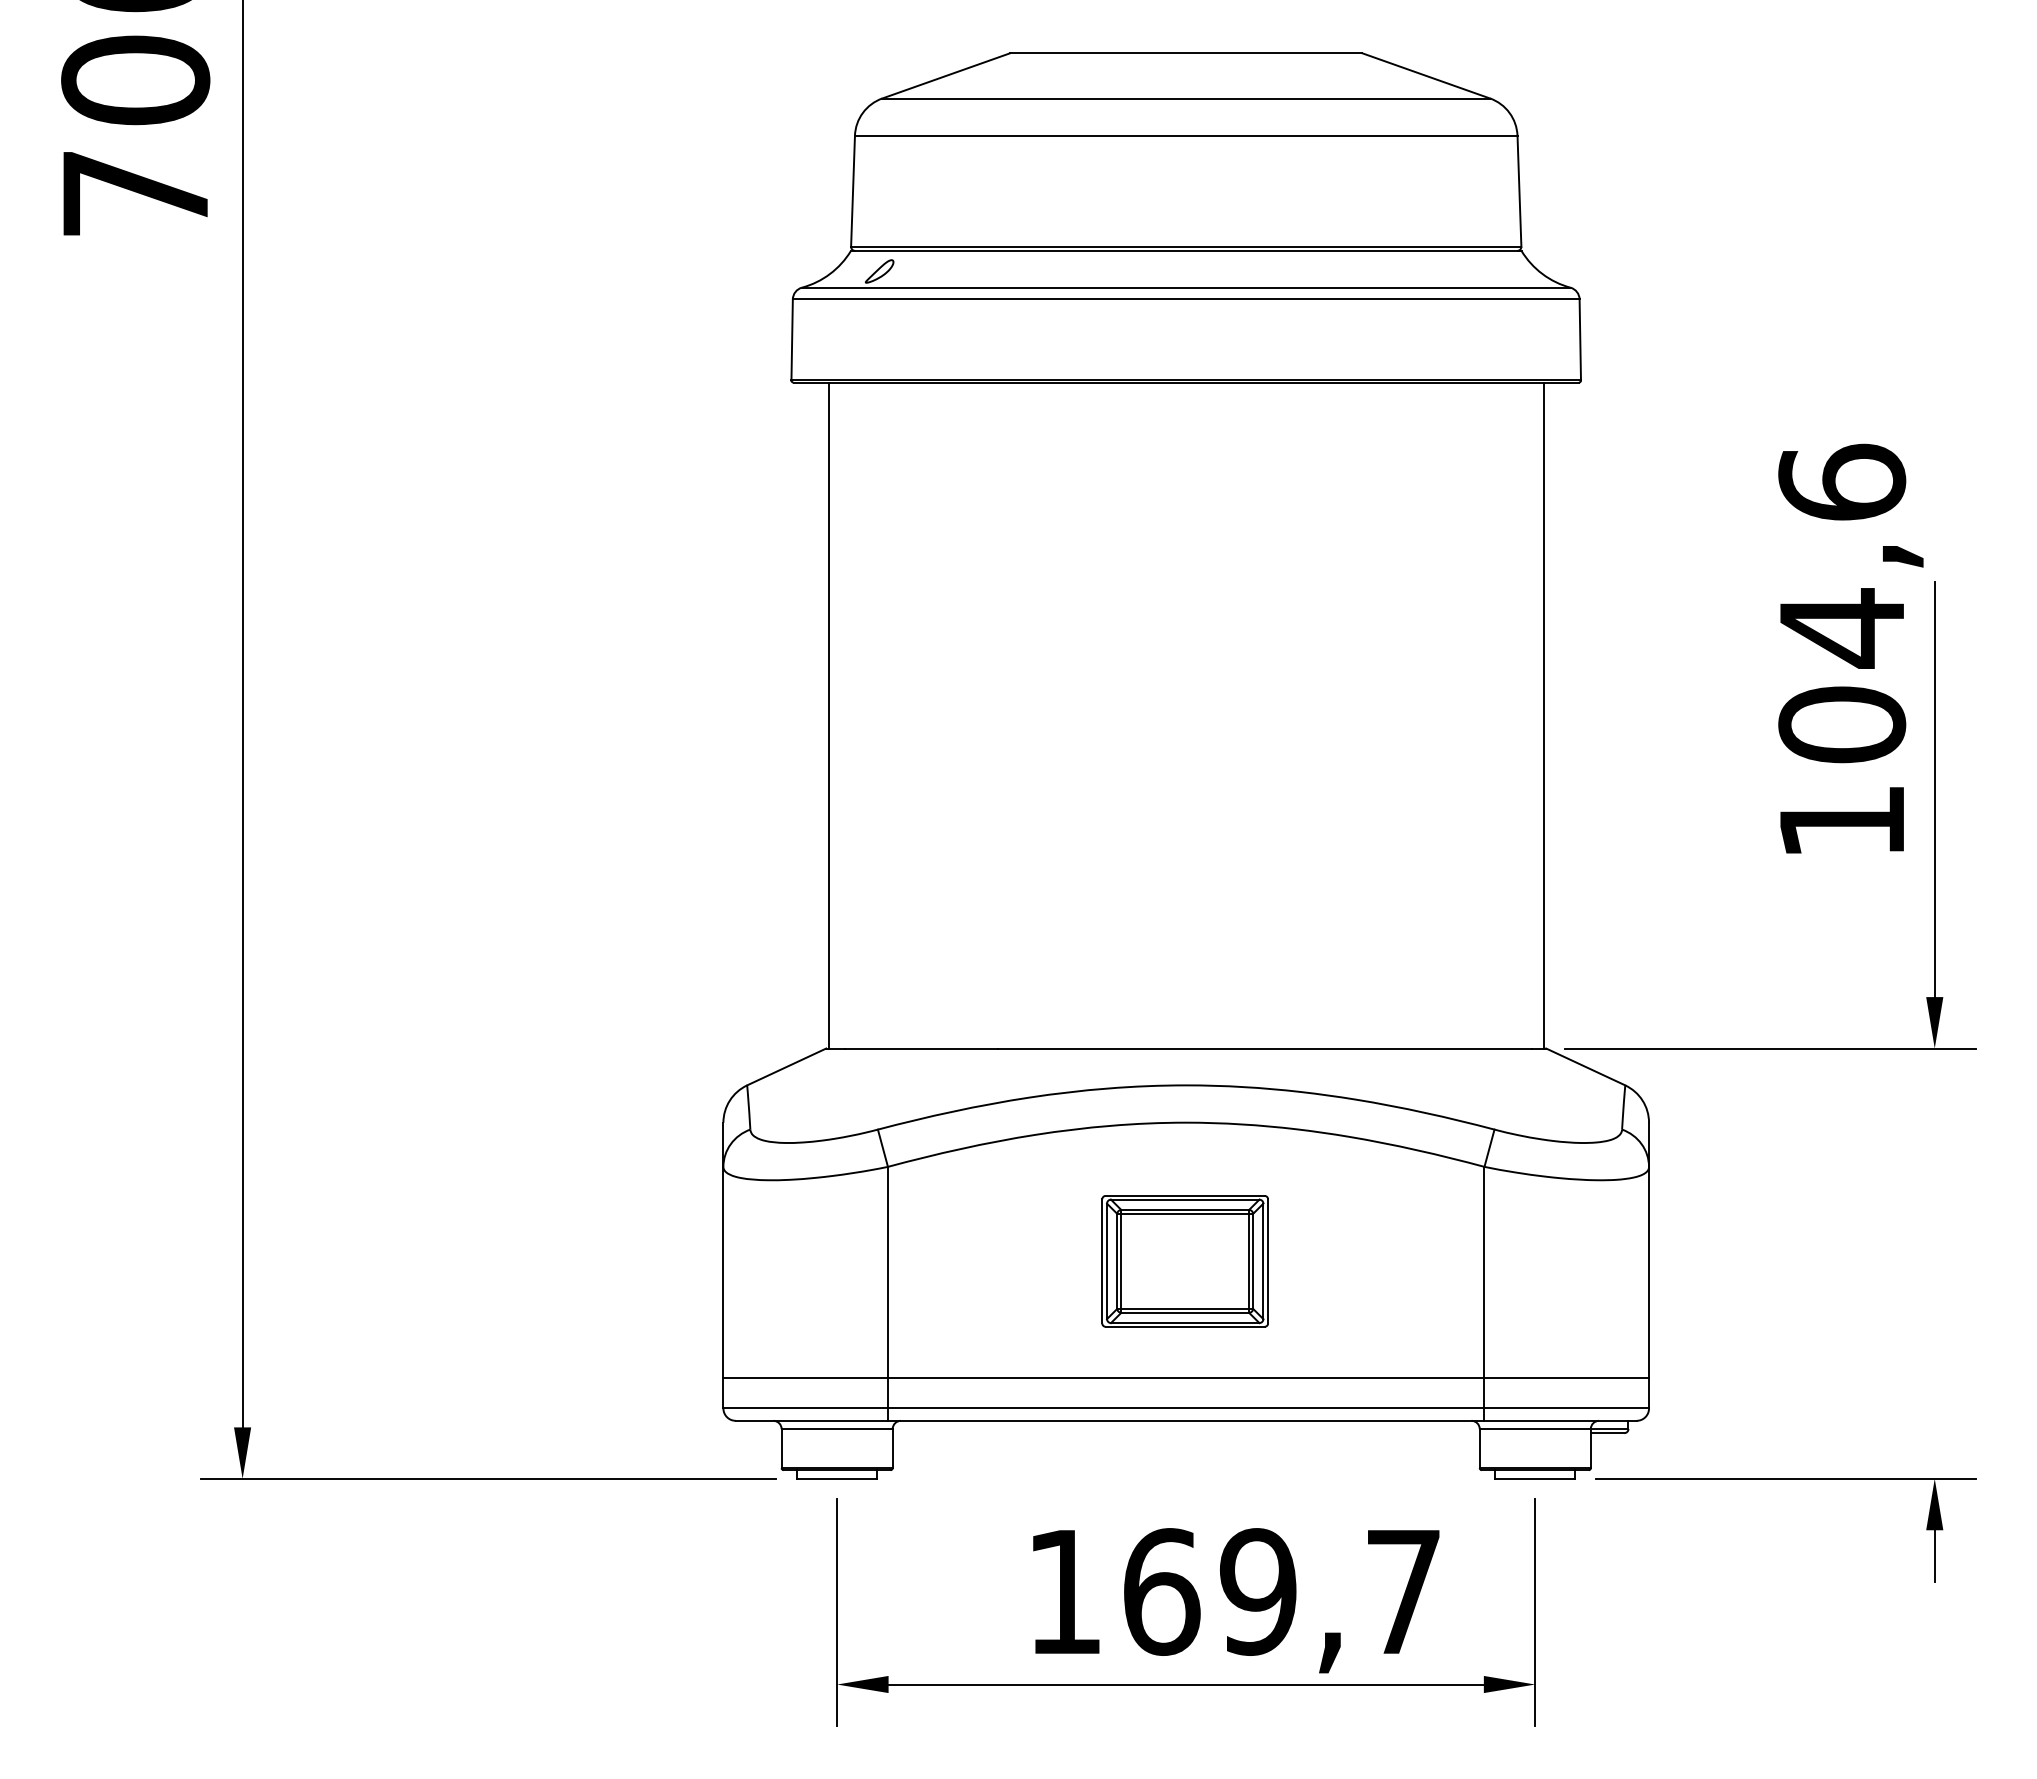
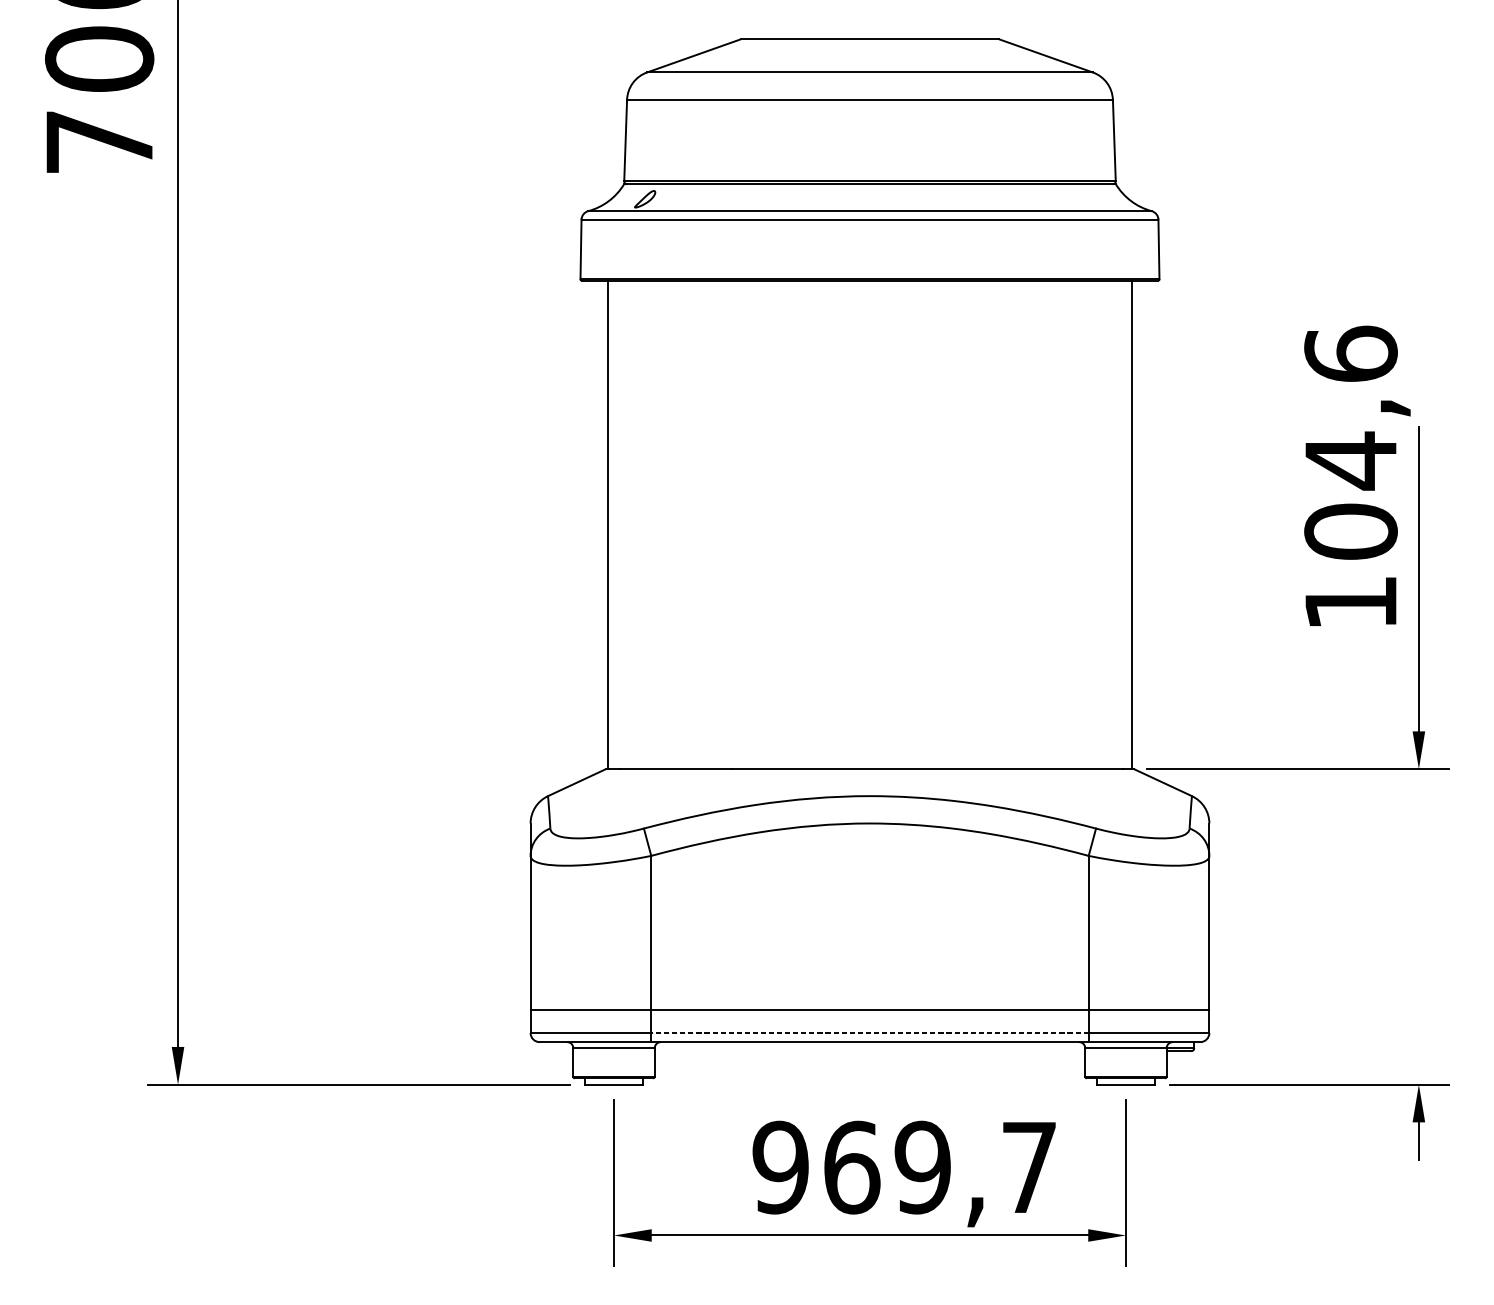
part: (1184, 1261) -> (868, 925), removed
line: (1185, 1408) -> (869, 1033), solid -> dashed
text: (1064, 1591) -> (780, 1167), 169,7 -> 969,7

